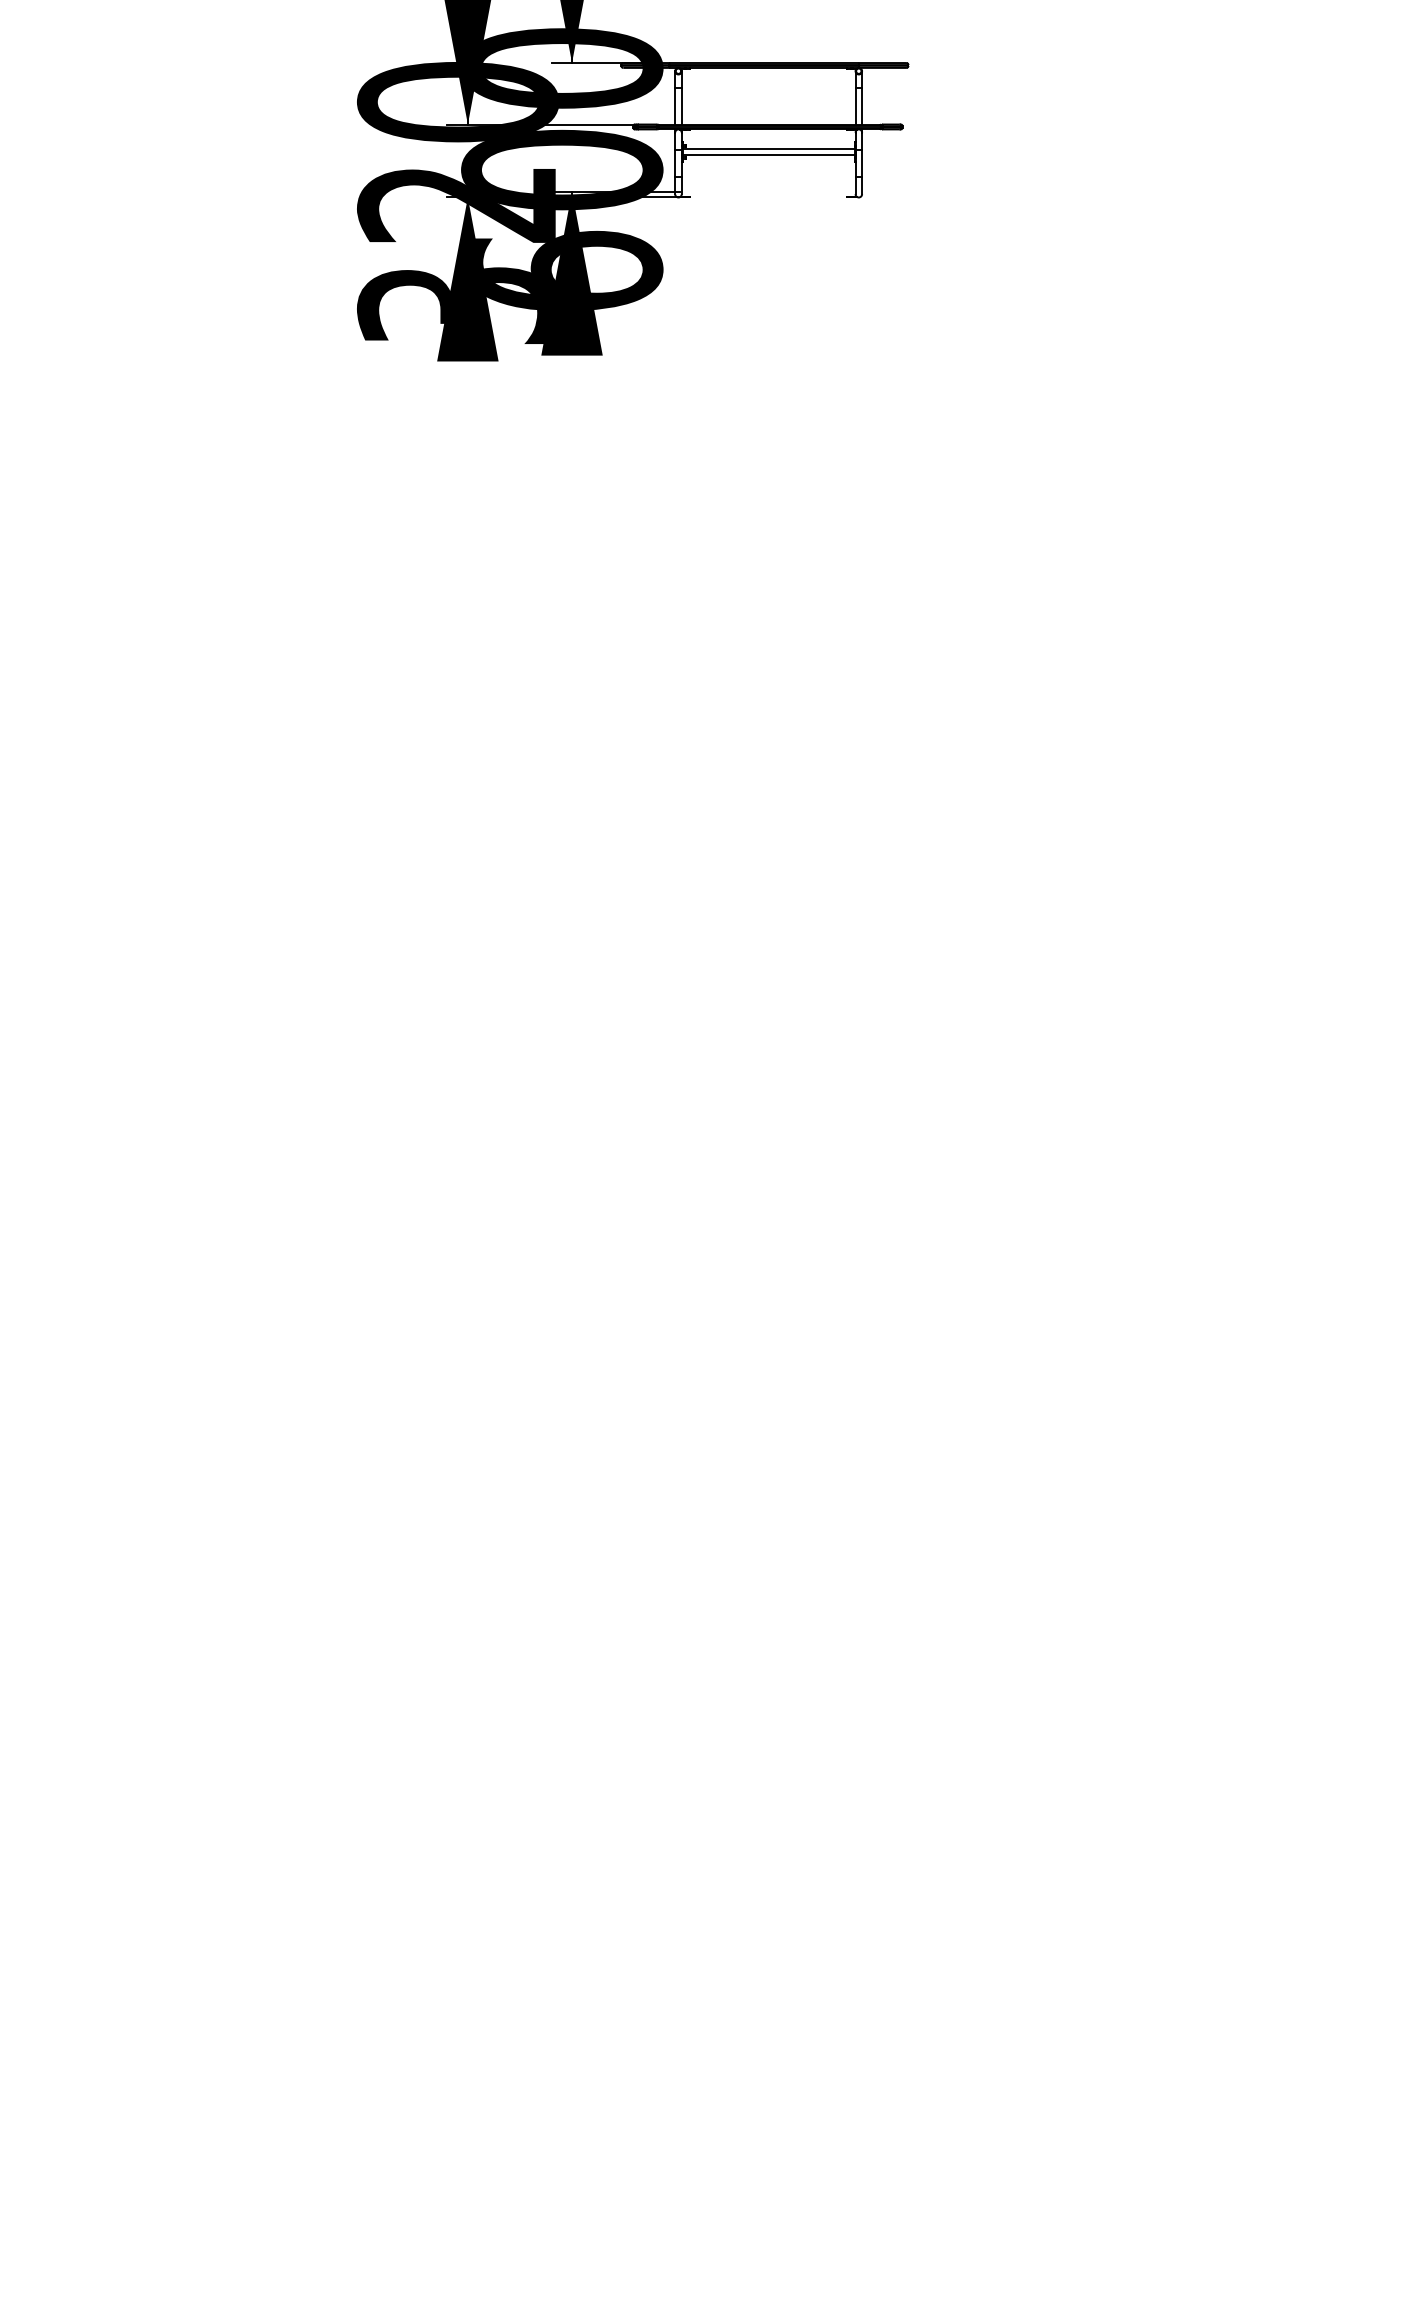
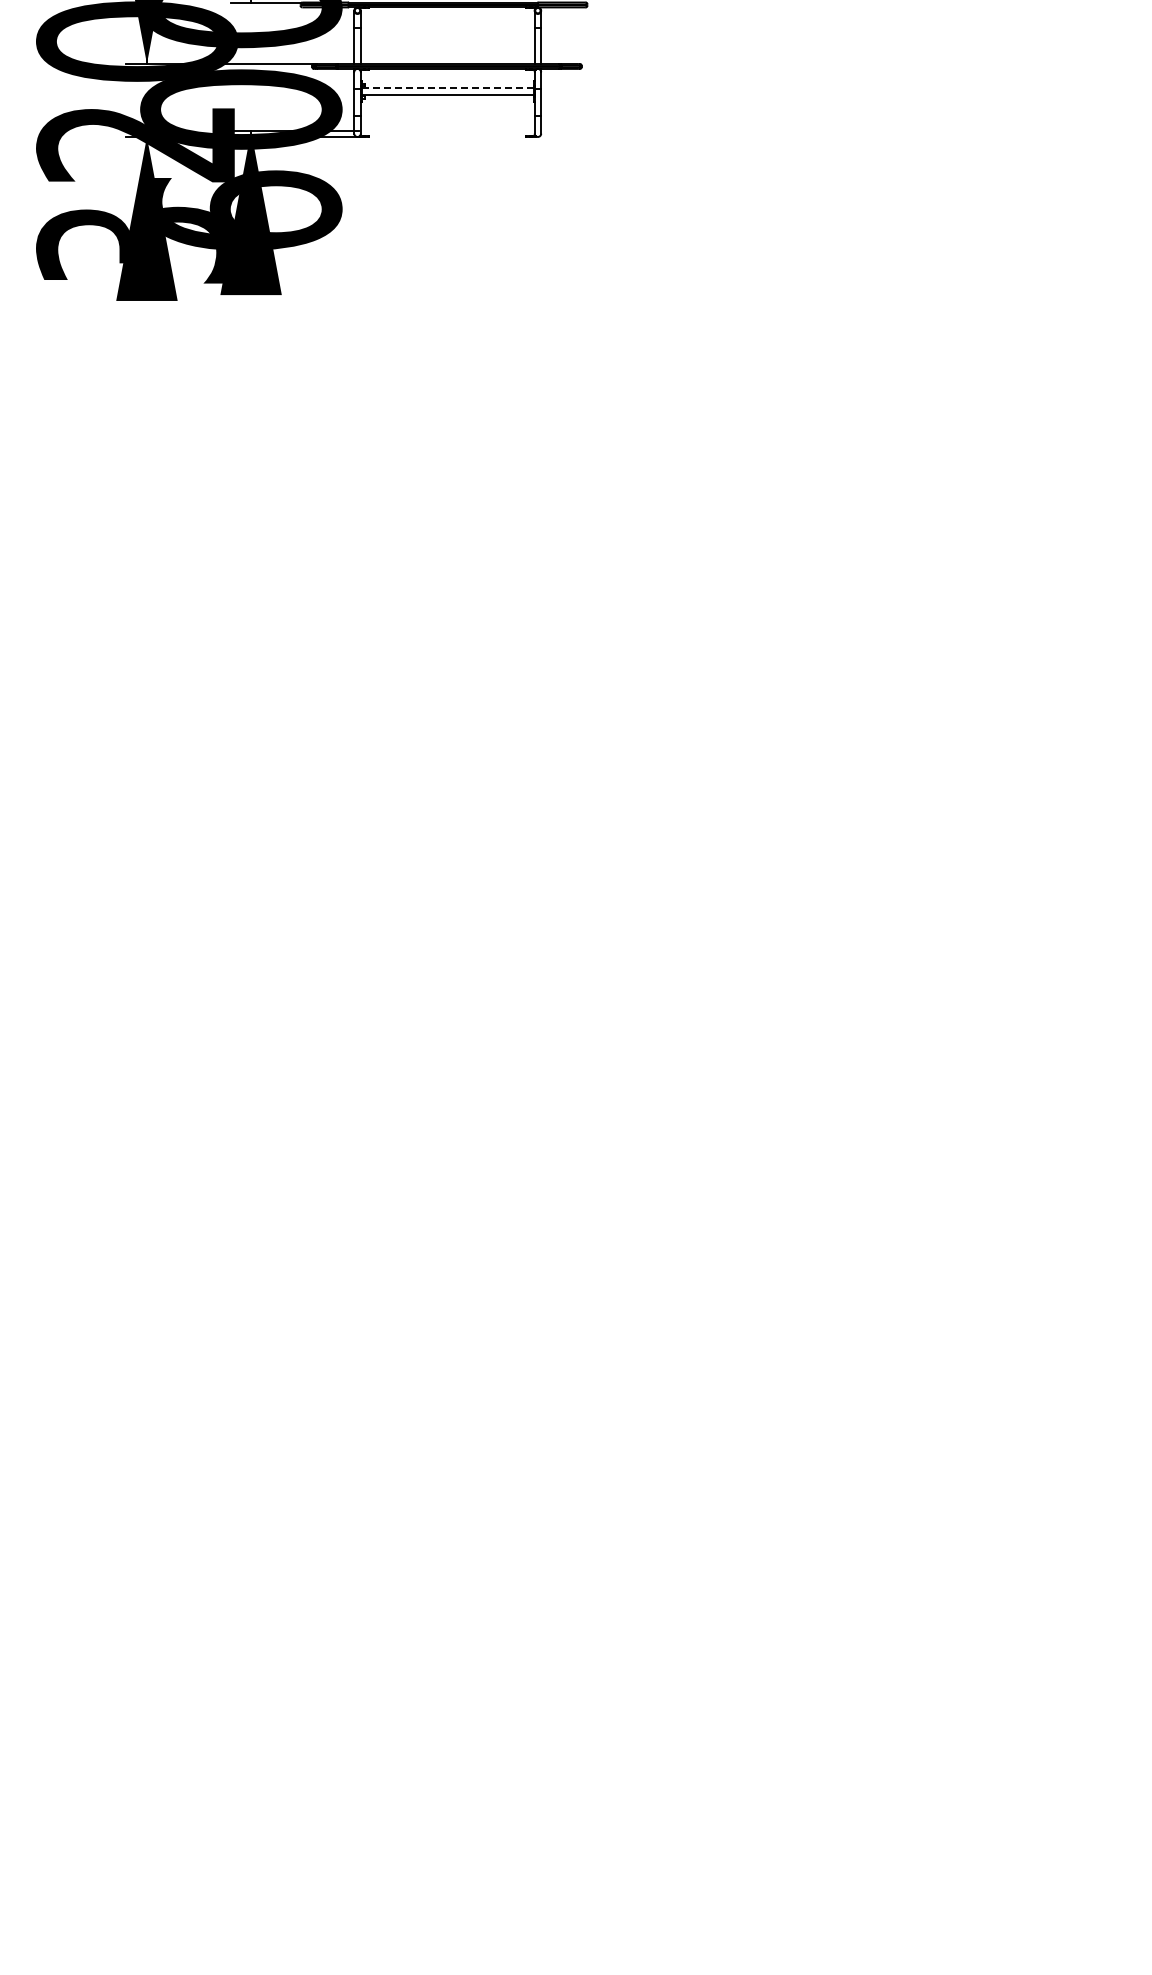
line: (768, 148) -> (447, 87), solid -> dashed

